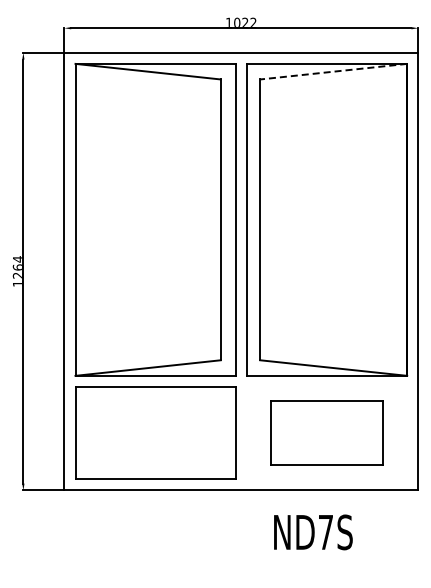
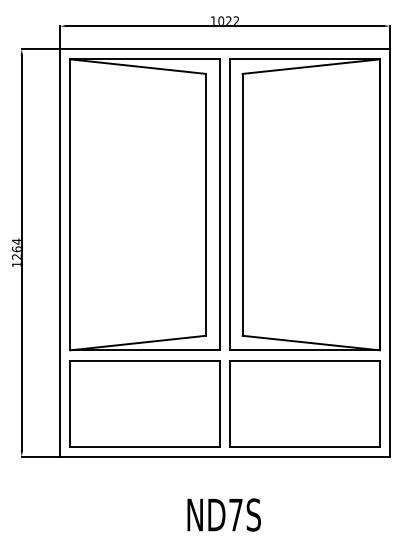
line: (333, 71) -> (311, 66), dashed -> solid
part: (326, 432) -> (304, 403), size x1.43
text: (313, 532) -> (224, 515), moved

